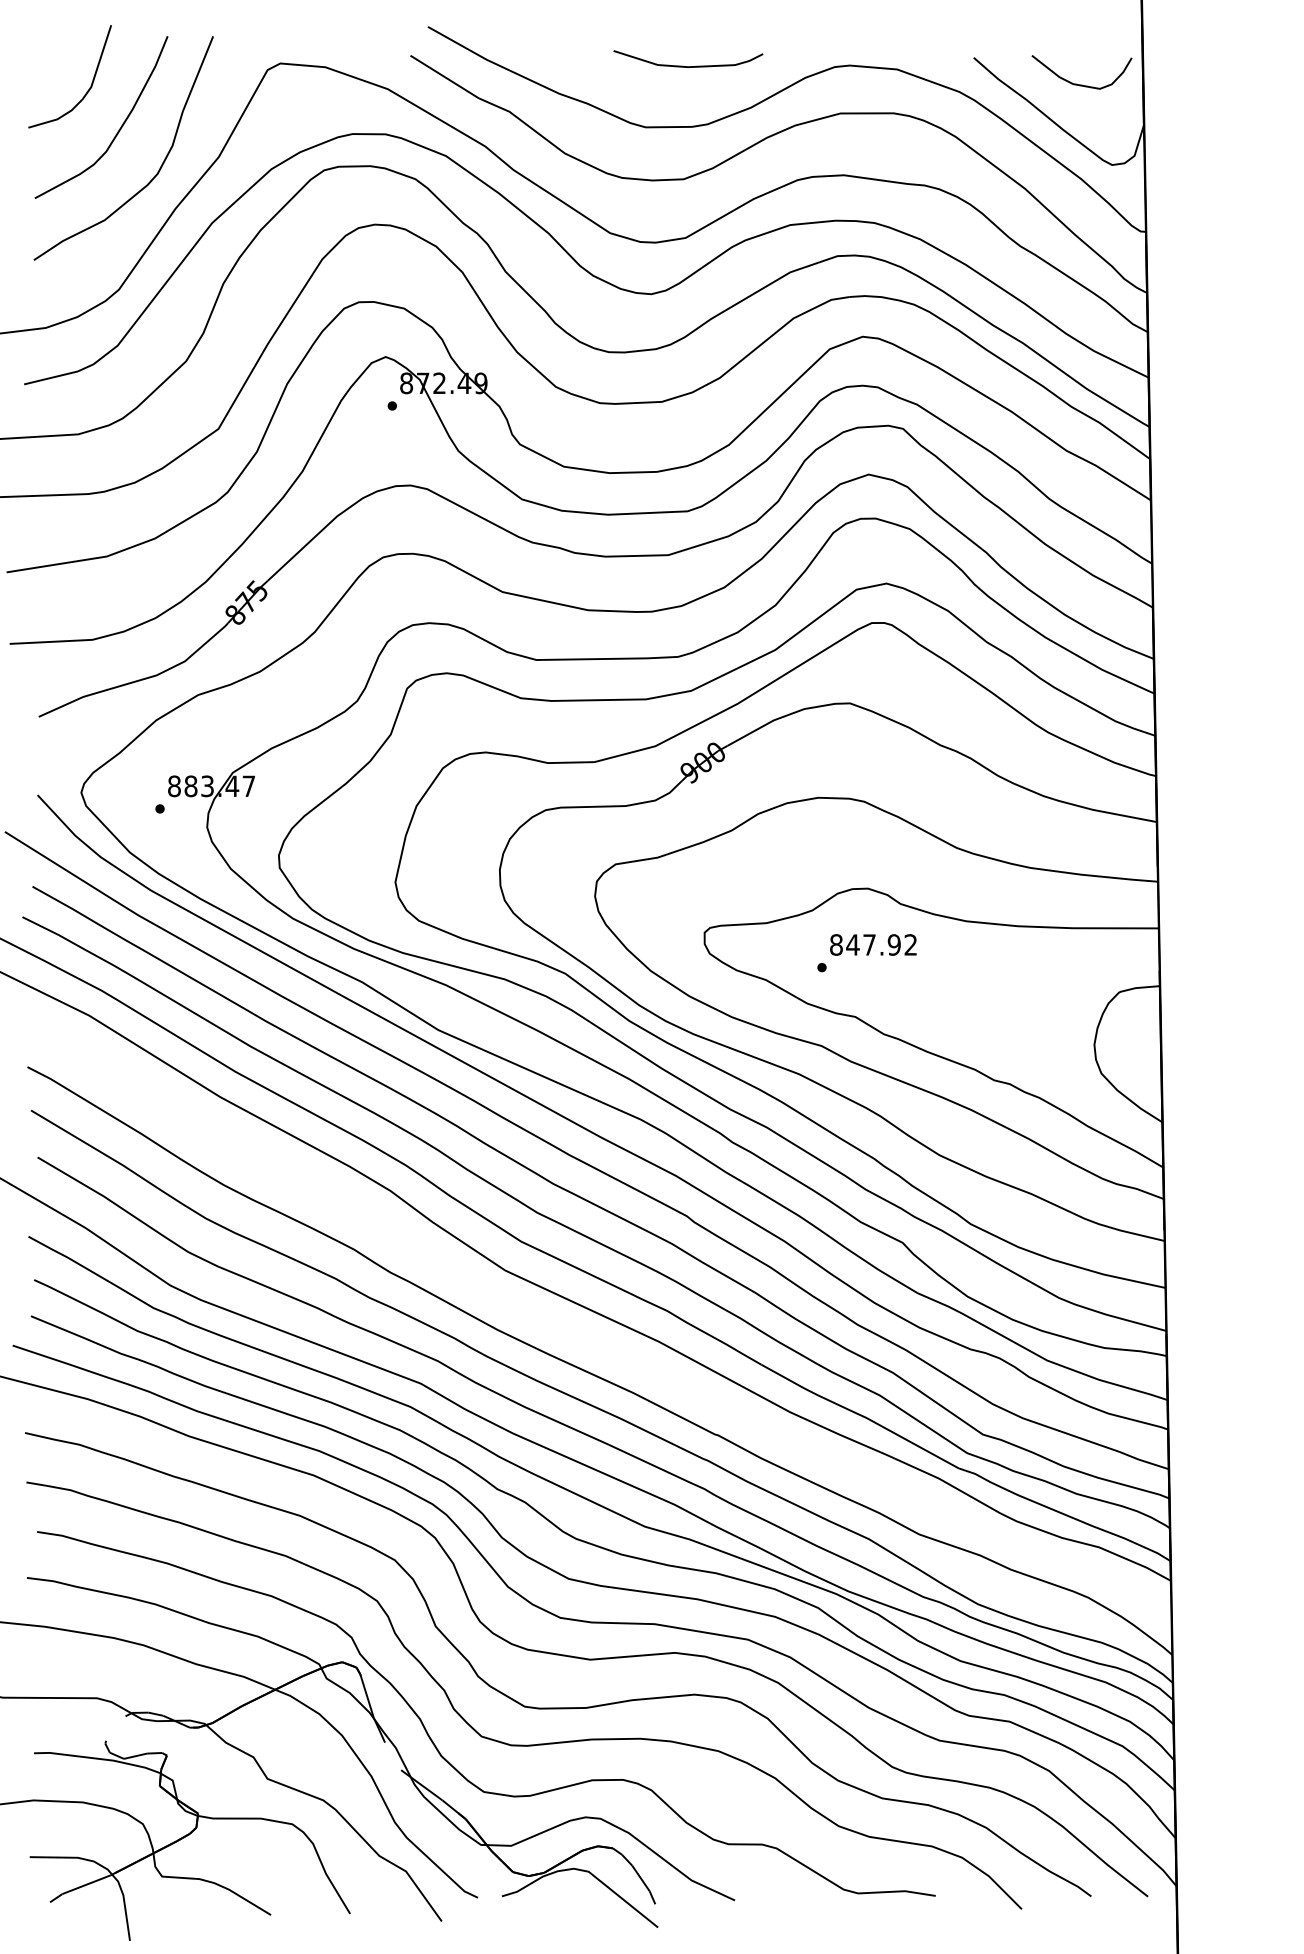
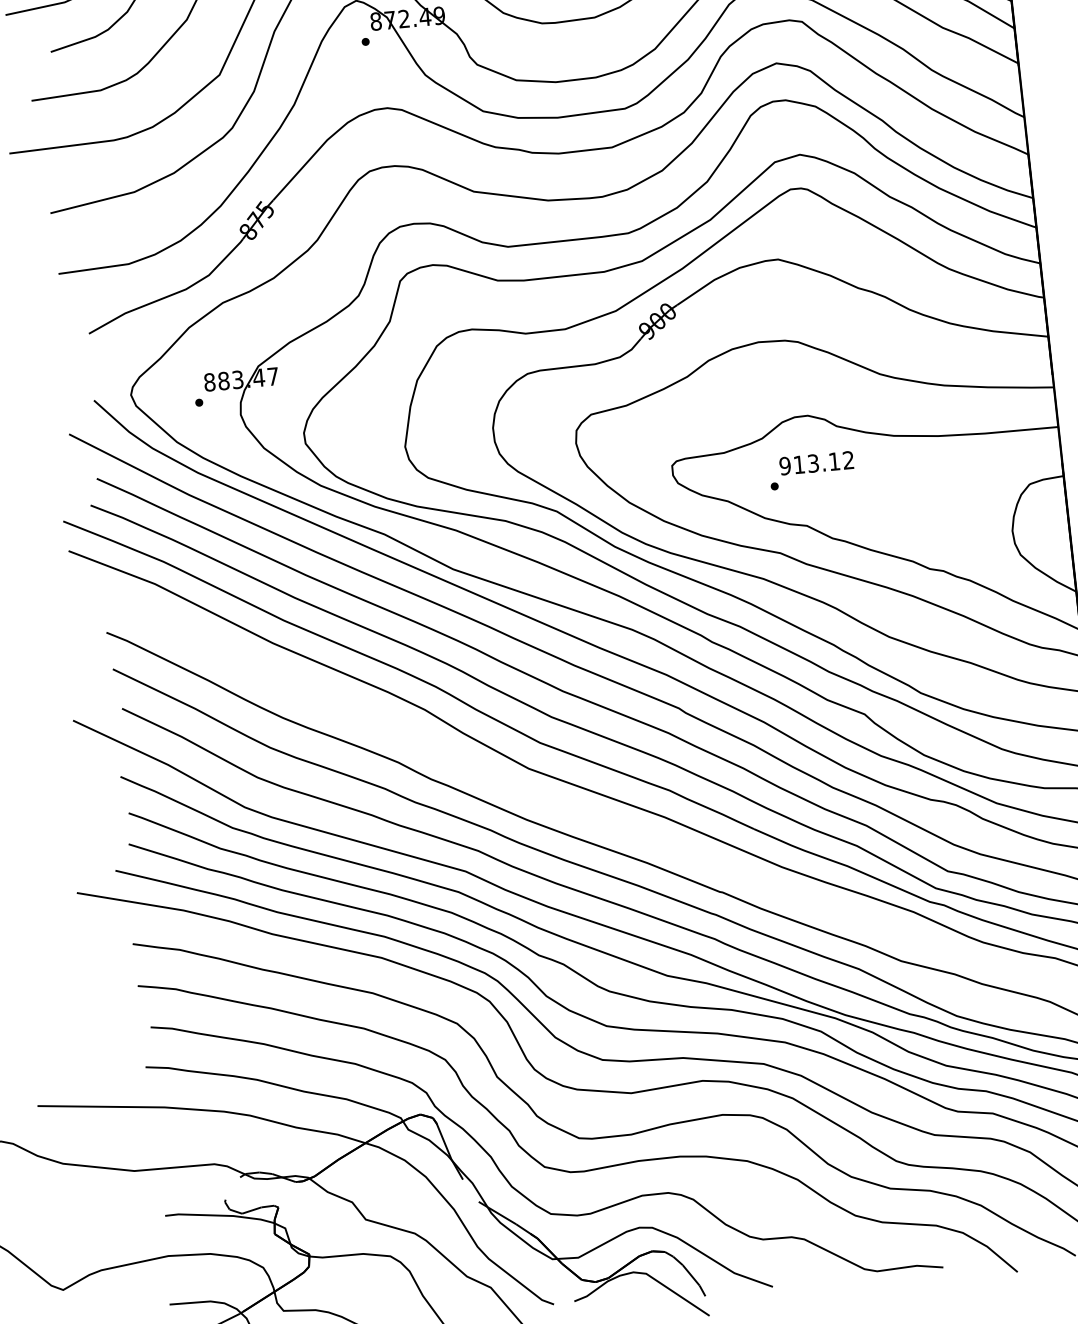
text: (864, 944) -> (809, 463), 847.92 -> 913.12

